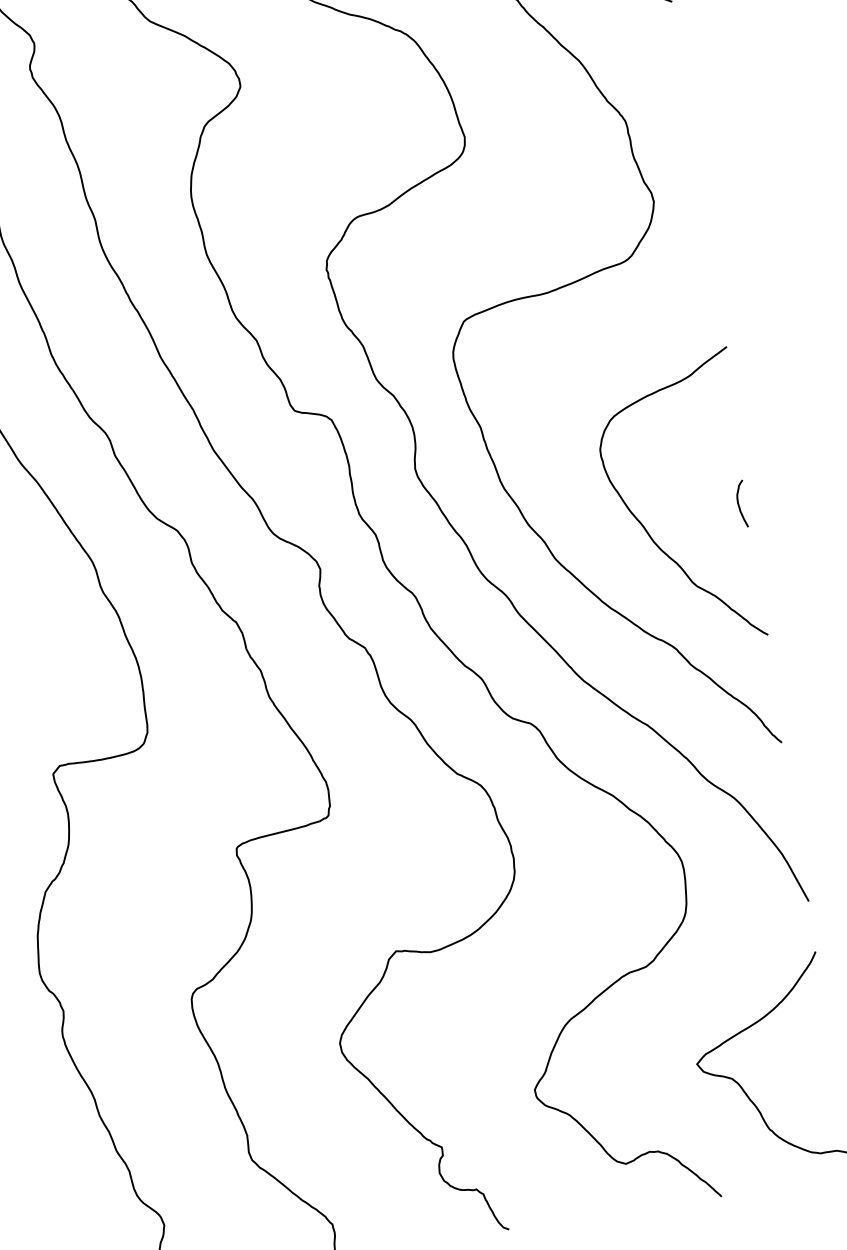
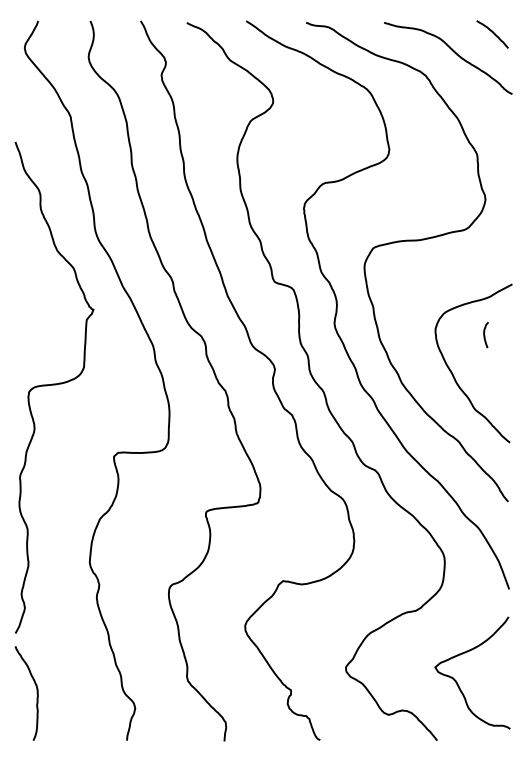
curve: (738, 503) -> (484, 334), moved

